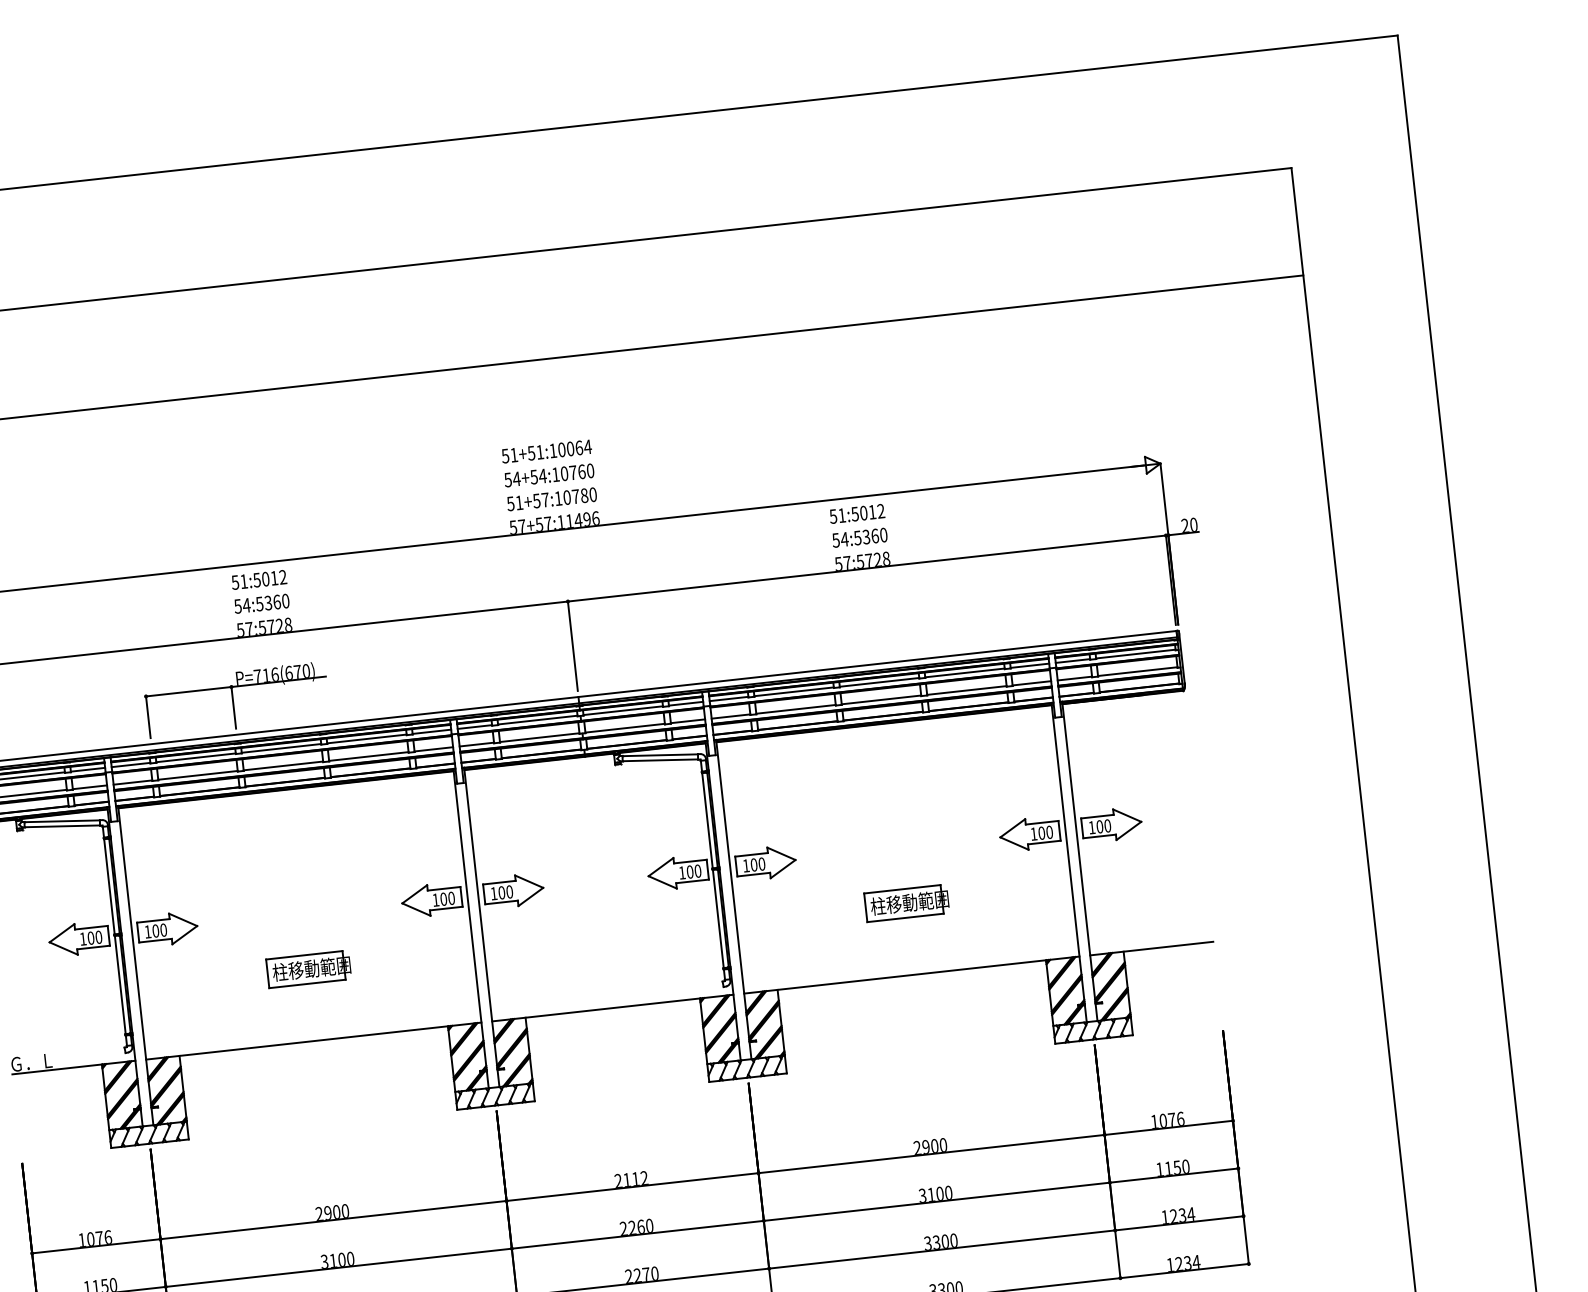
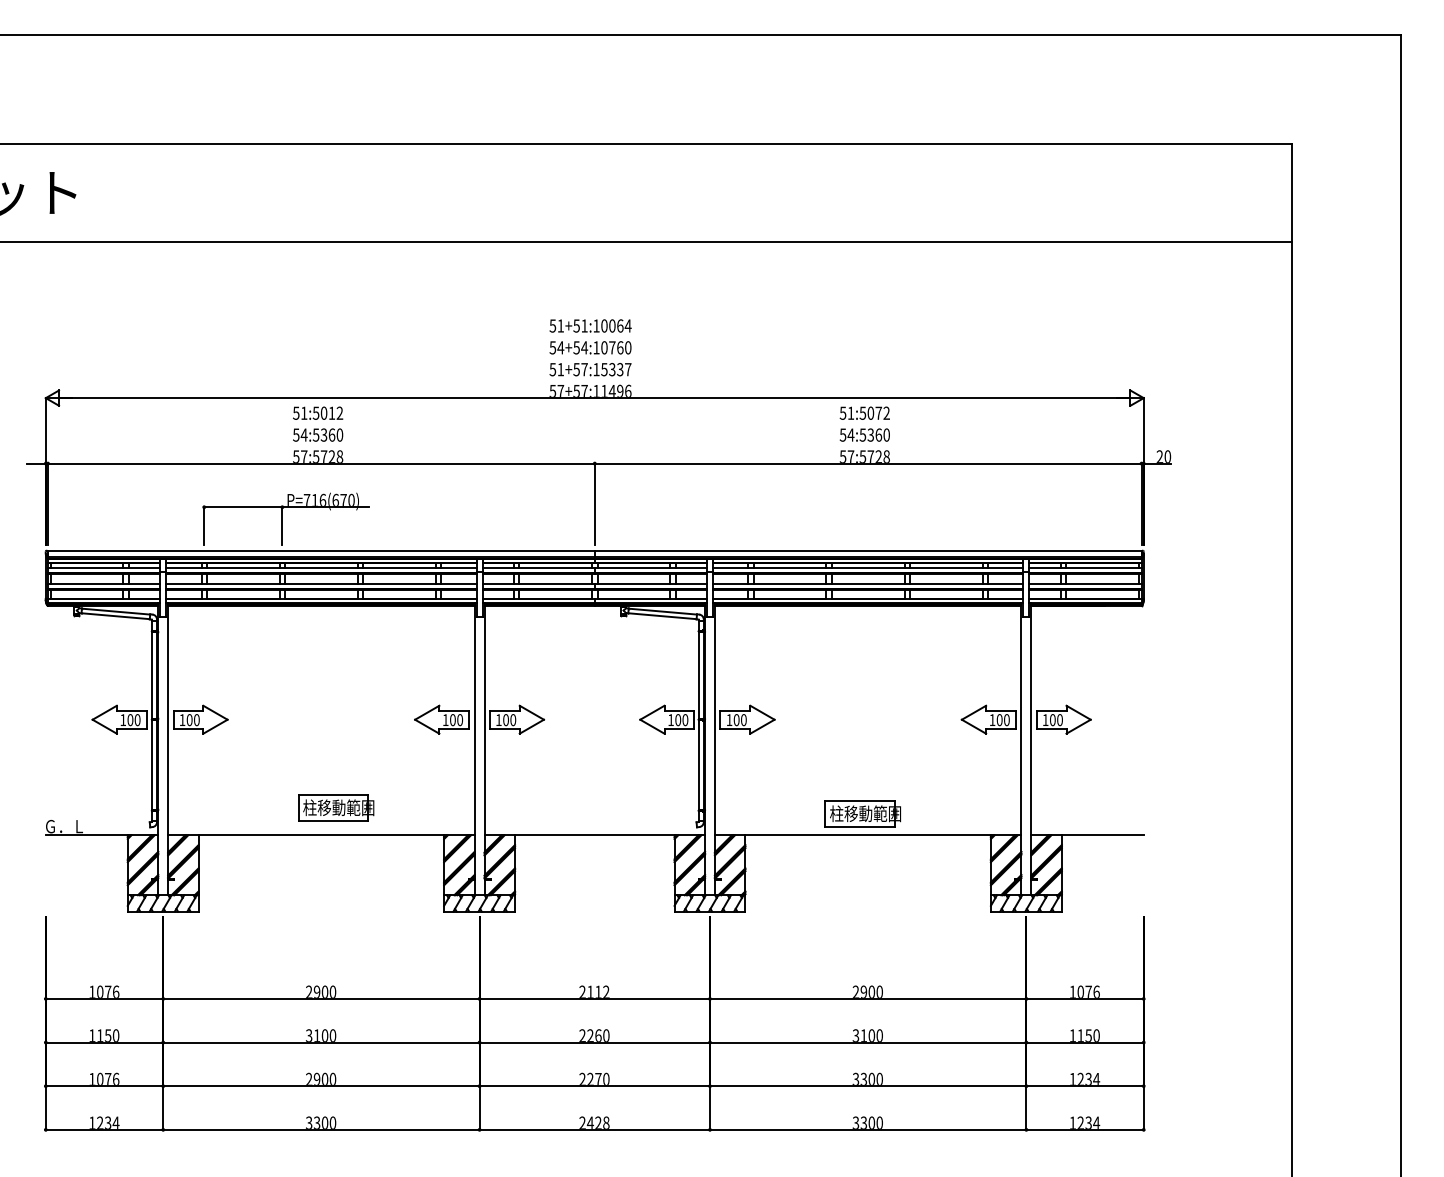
text: (580, 496) -> (616, 369), 51+57:10780 -> 51+57:15337
text: (872, 511) -> (878, 412), 51:5012 -> 51:5072
part: (906, 902) -> (862, 813), moved
part: (309, 968) -> (336, 807), moved

